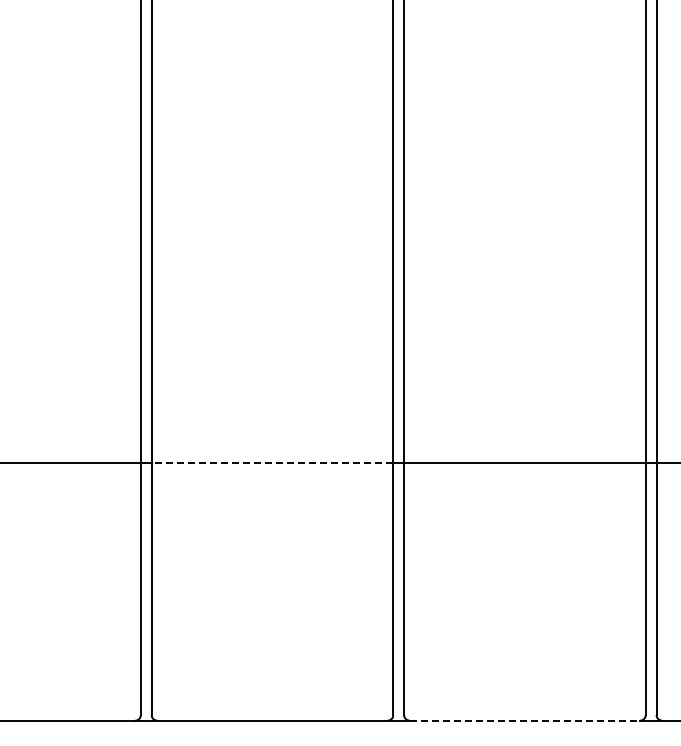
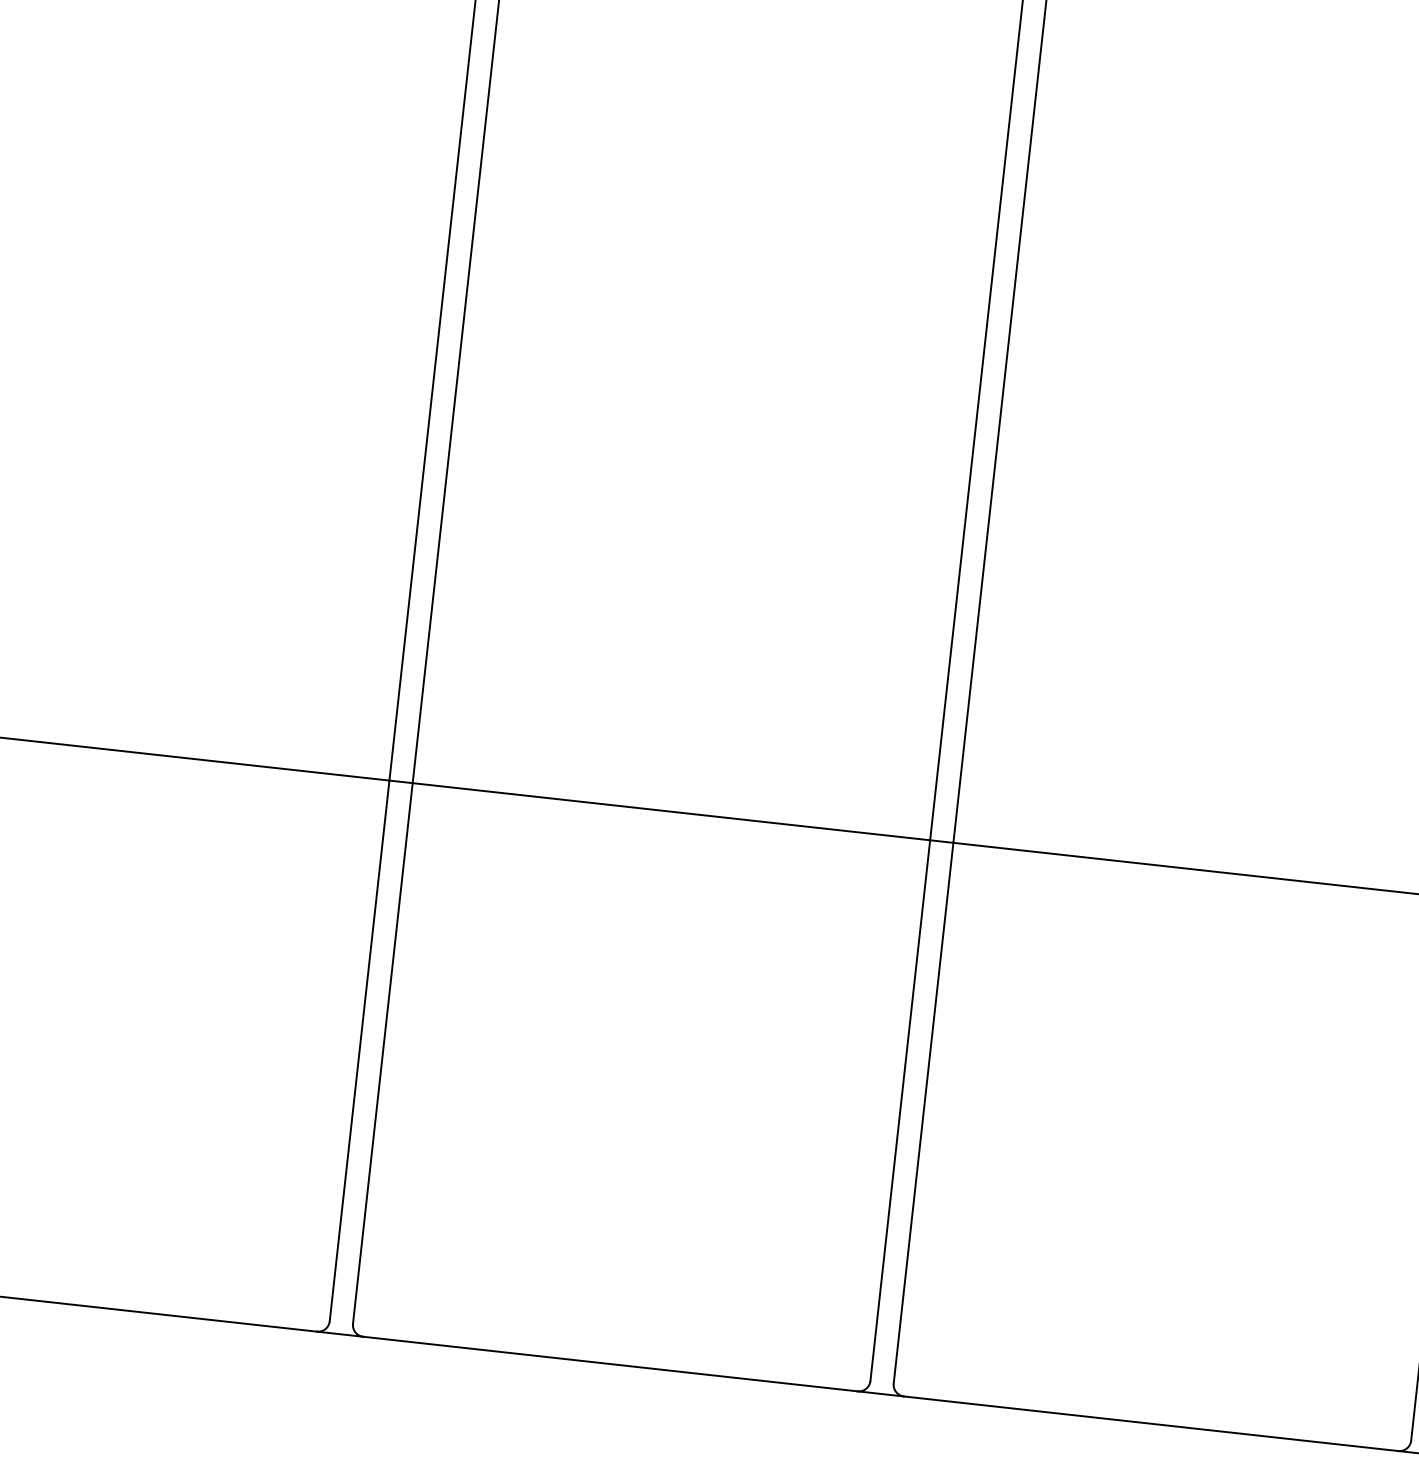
line: (272, 462) -> (671, 811), dashed -> solid
line: (525, 720) -> (1152, 1423), dashed -> solid

